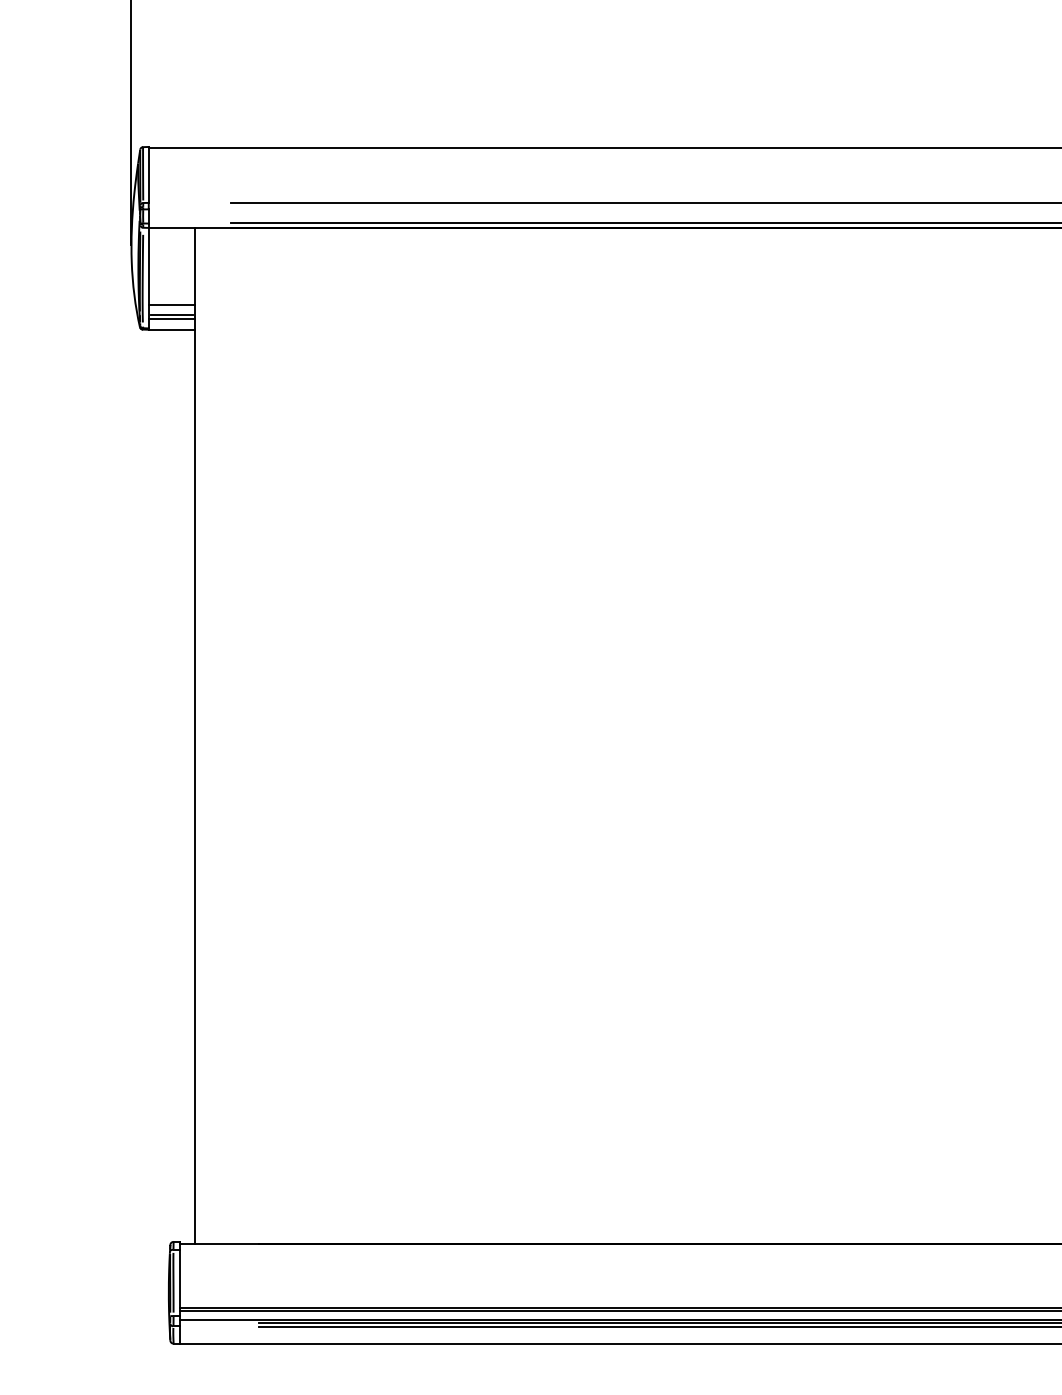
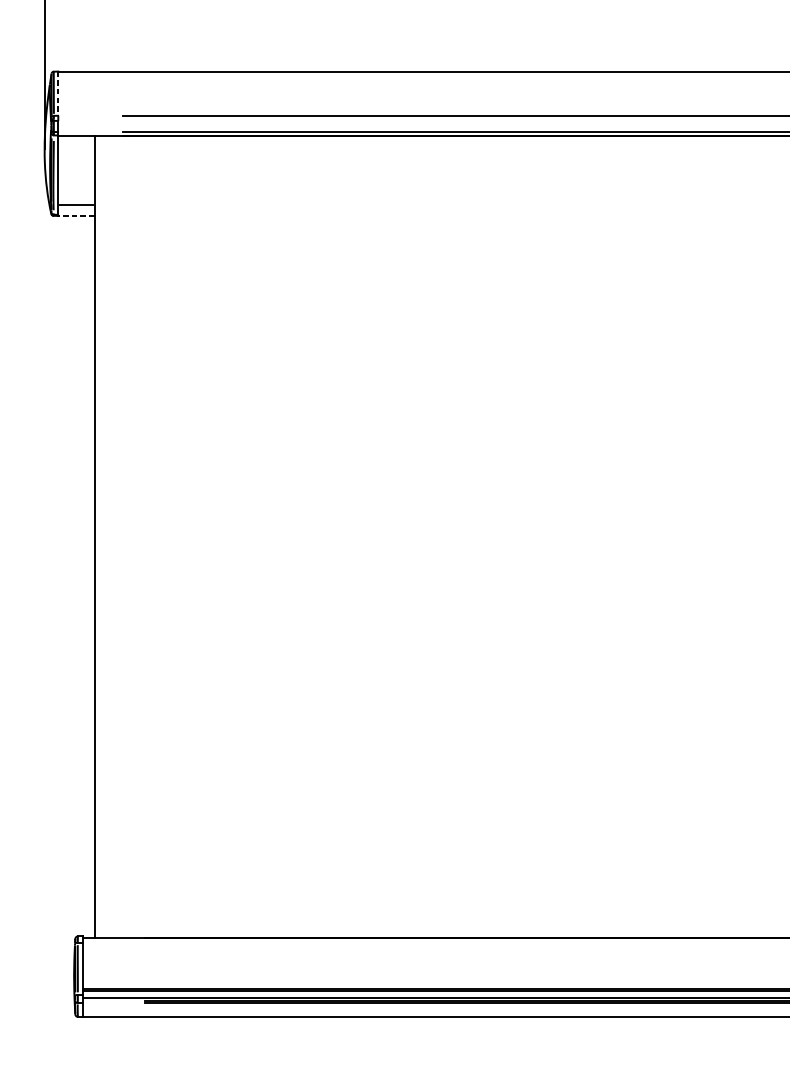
line: (148, 174) -> (58, 93), solid -> dashed
line: (171, 305) -> (76, 196), removed
line: (171, 318) -> (76, 207), removed
line: (171, 329) -> (76, 215), solid -> dashed

